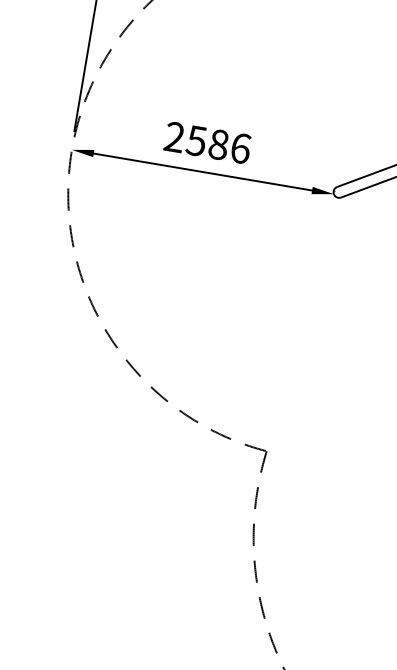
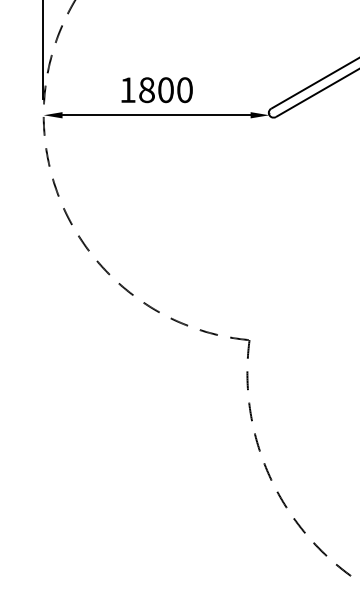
text: (207, 143) -> (156, 90), 2586 -> 1800

